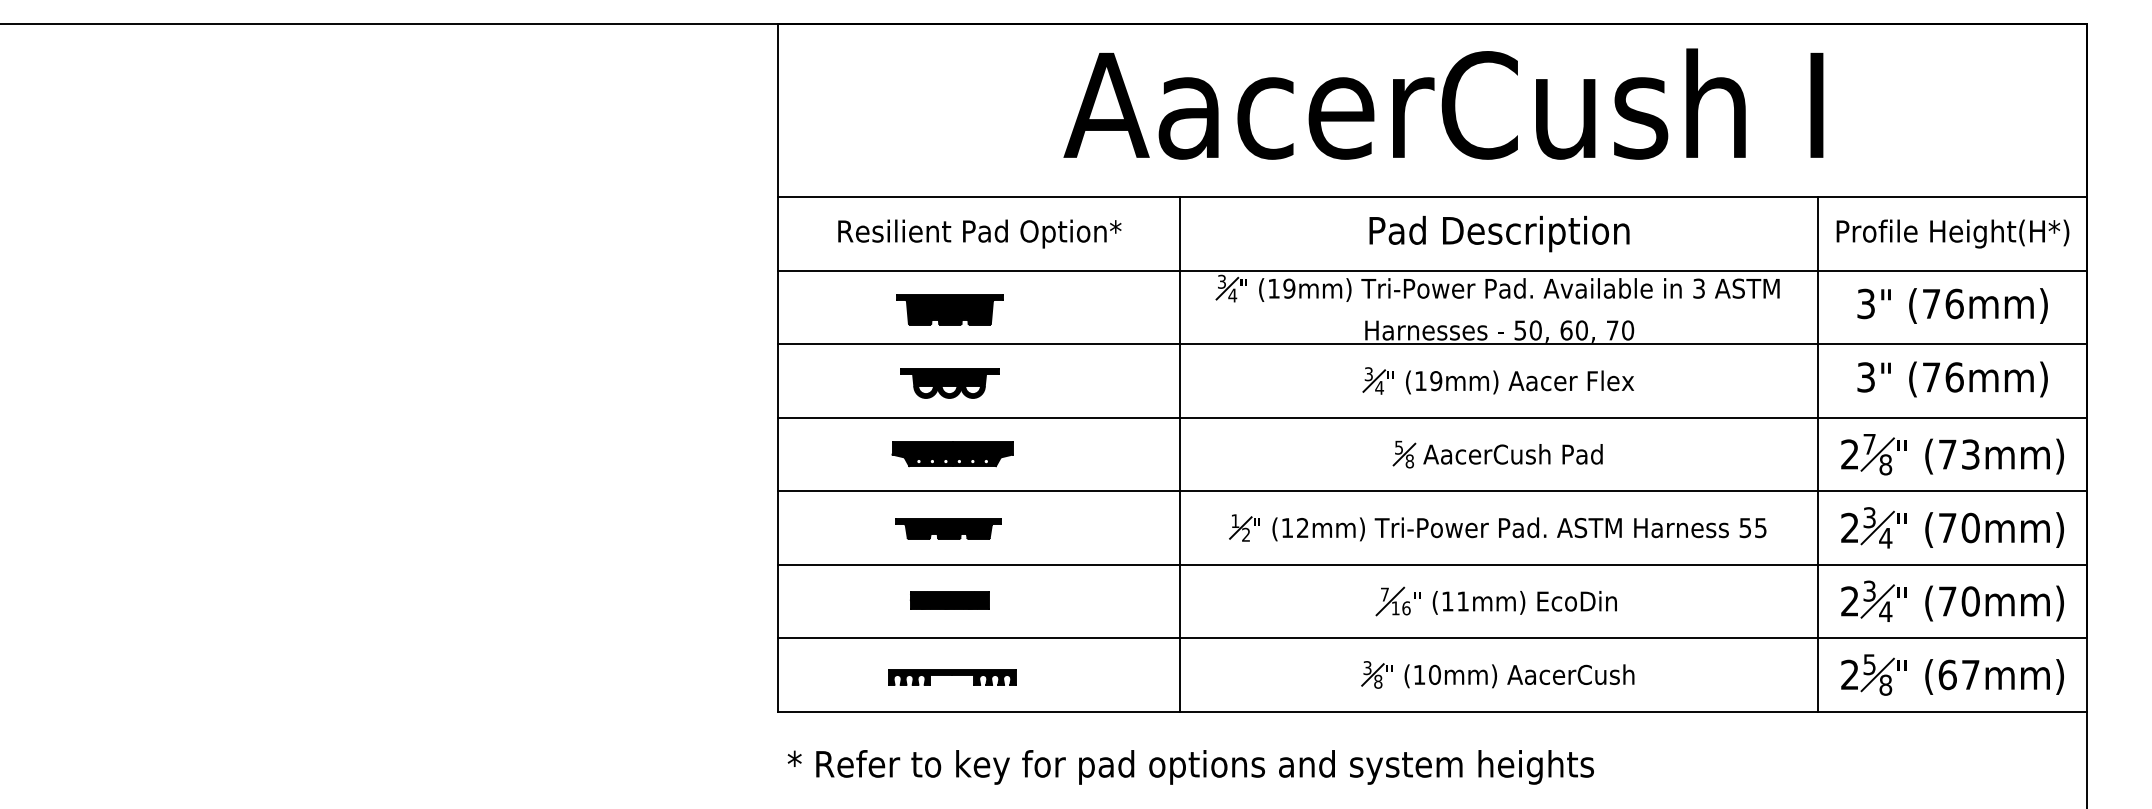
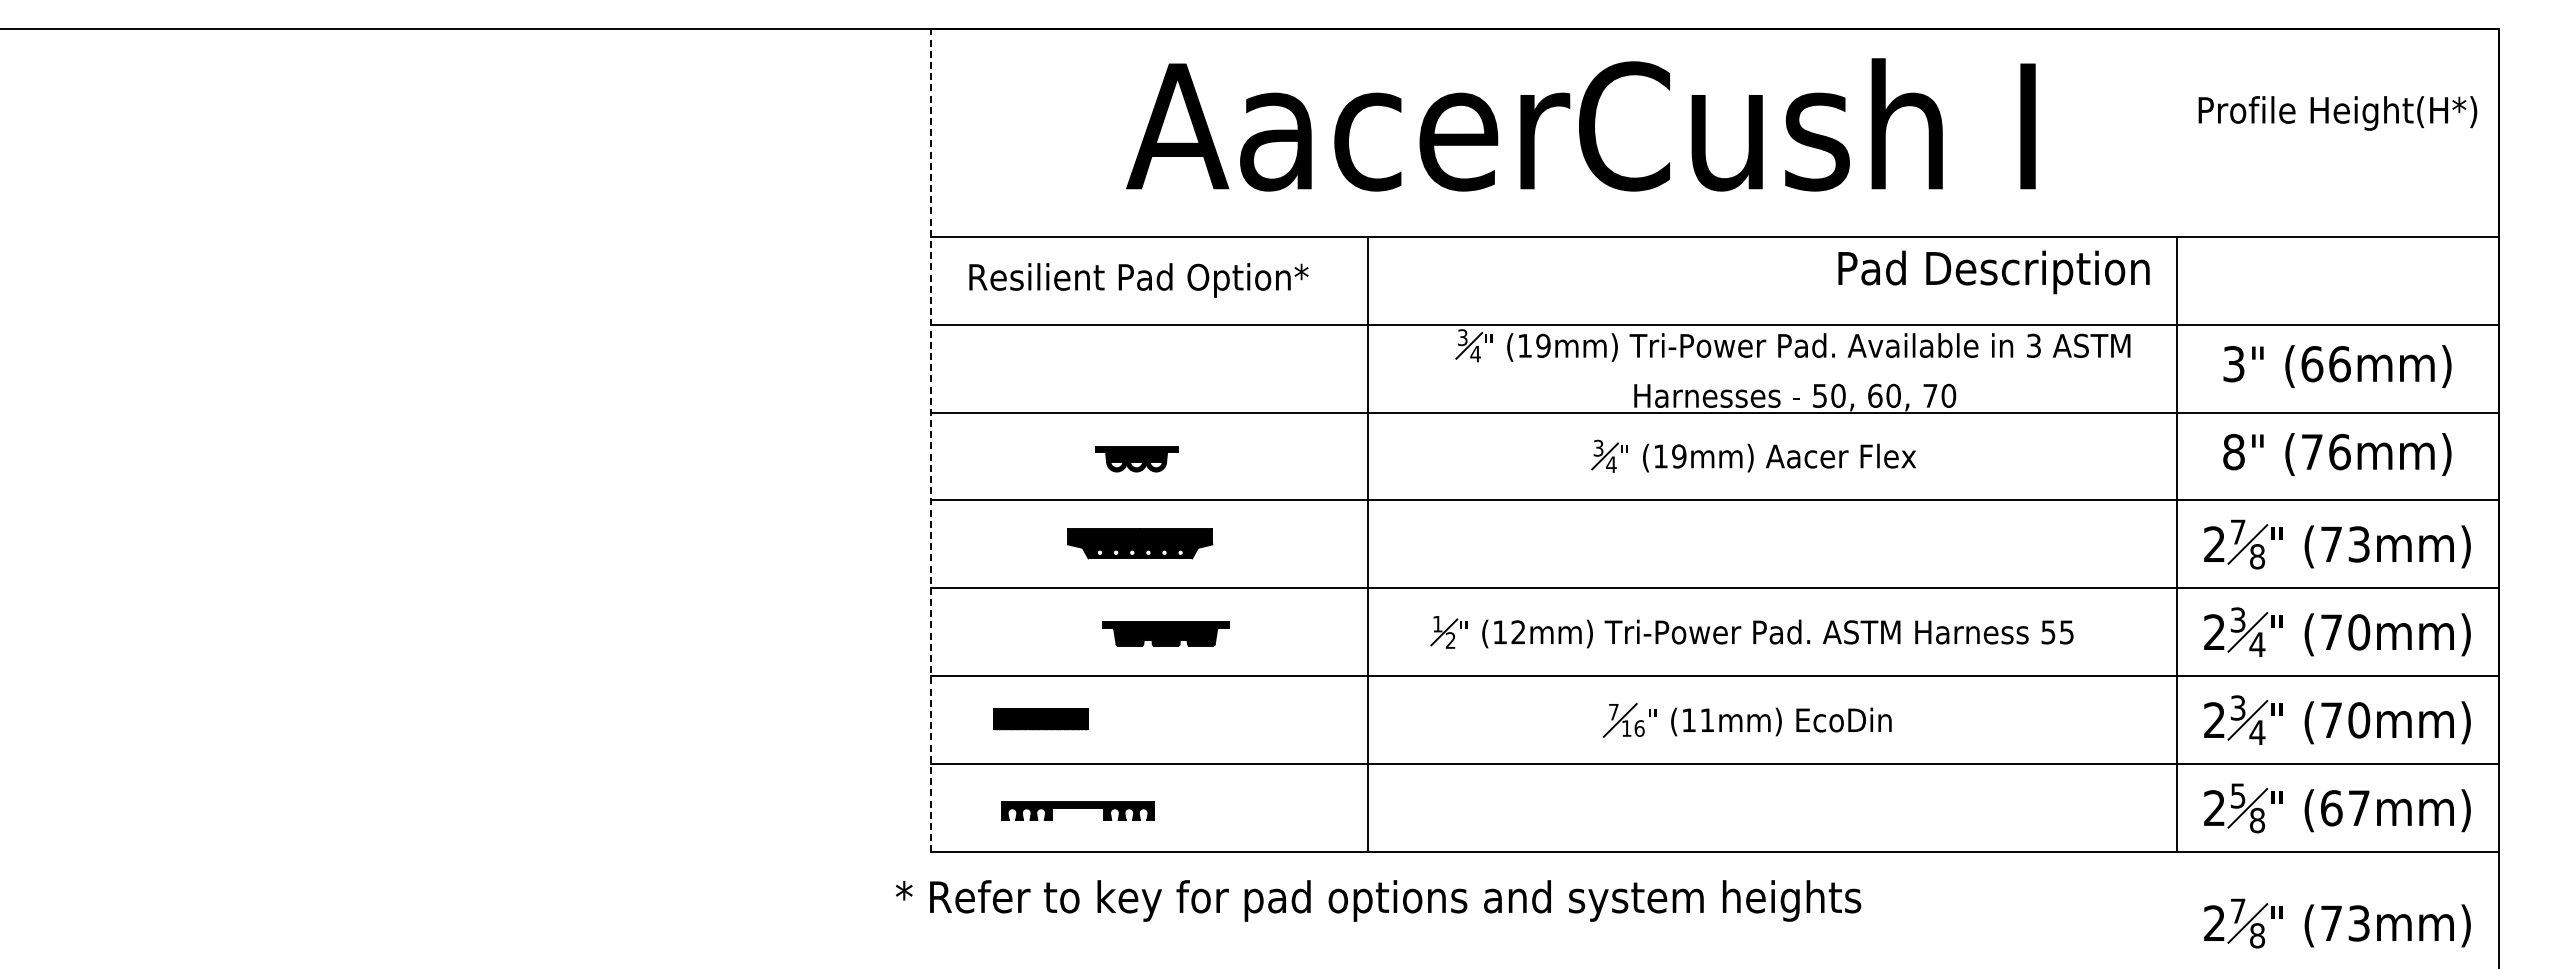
text: (1443, 103) -> (1580, 124), moved
text: (979, 234) -> (1138, 280), moved
text: (1499, 234) -> (1993, 272), moved
text: (1952, 234) -> (2337, 113), moved
text: (1931, 304) -> (2312, 364), (76mm) -> (66mm)
part: (949, 310) -> (1136, 371), removed
line: (778, 367) -> (931, 440), solid -> dashed
text: (1865, 377) -> (2233, 452), 3" -> 8"
part: (1498, 380) -> (1753, 455), moved
part: (949, 383) -> (1136, 459), size x0.7
line: (1179, 454) -> (1367, 544), moved
part: (1497, 454) -> (1792, 544), removed
part: (948, 528) -> (1165, 633), moved
part: (1497, 528) -> (1751, 632), moved
part: (949, 599) -> (1040, 718), moved
part: (1495, 600) -> (1746, 719), moved
part: (1497, 674) -> (1792, 807), removed
part: (951, 676) -> (1077, 810), moved
text: (1190, 767) -> (1378, 900), moved
part: (1952, 771) -> (2337, 923), added

